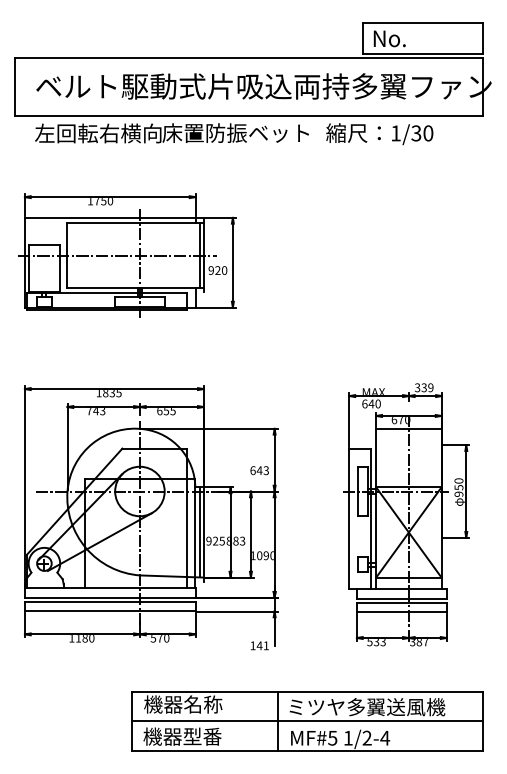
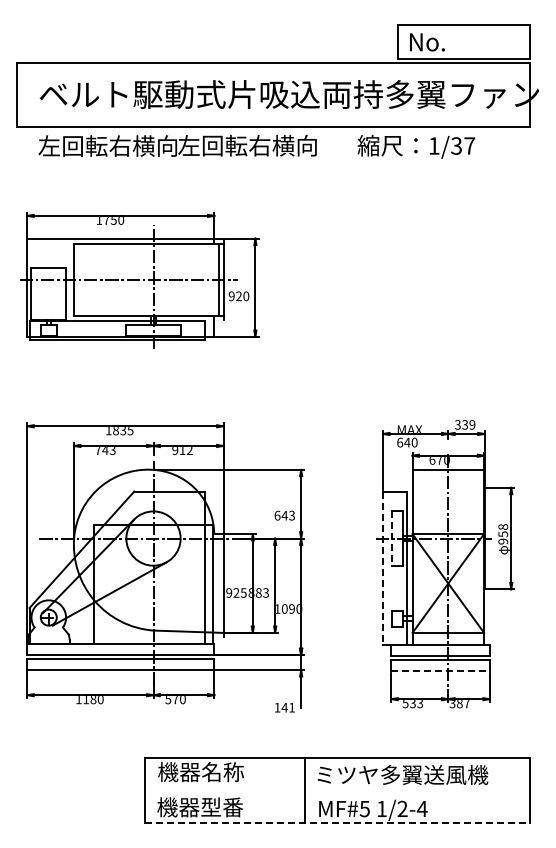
text: (235, 132) -> (258, 145), 床置防振ベット -> 左回転右横向
text: (428, 132) -> (469, 145), 1/30 -> 1/37
text: (166, 412) -> (182, 451), 655 -> 912
text: (459, 480) -> (503, 526), 950 -> 958
line: (357, 492) -> (392, 539), solid -> dashed
line: (349, 518) -> (383, 568), solid -> dashed
line: (200, 532) -> (219, 583), removed
line: (402, 612) -> (441, 671), solid -> dashed
line: (306, 721) -> (336, 790), removed
line: (307, 750) -> (337, 822), solid -> dashed

